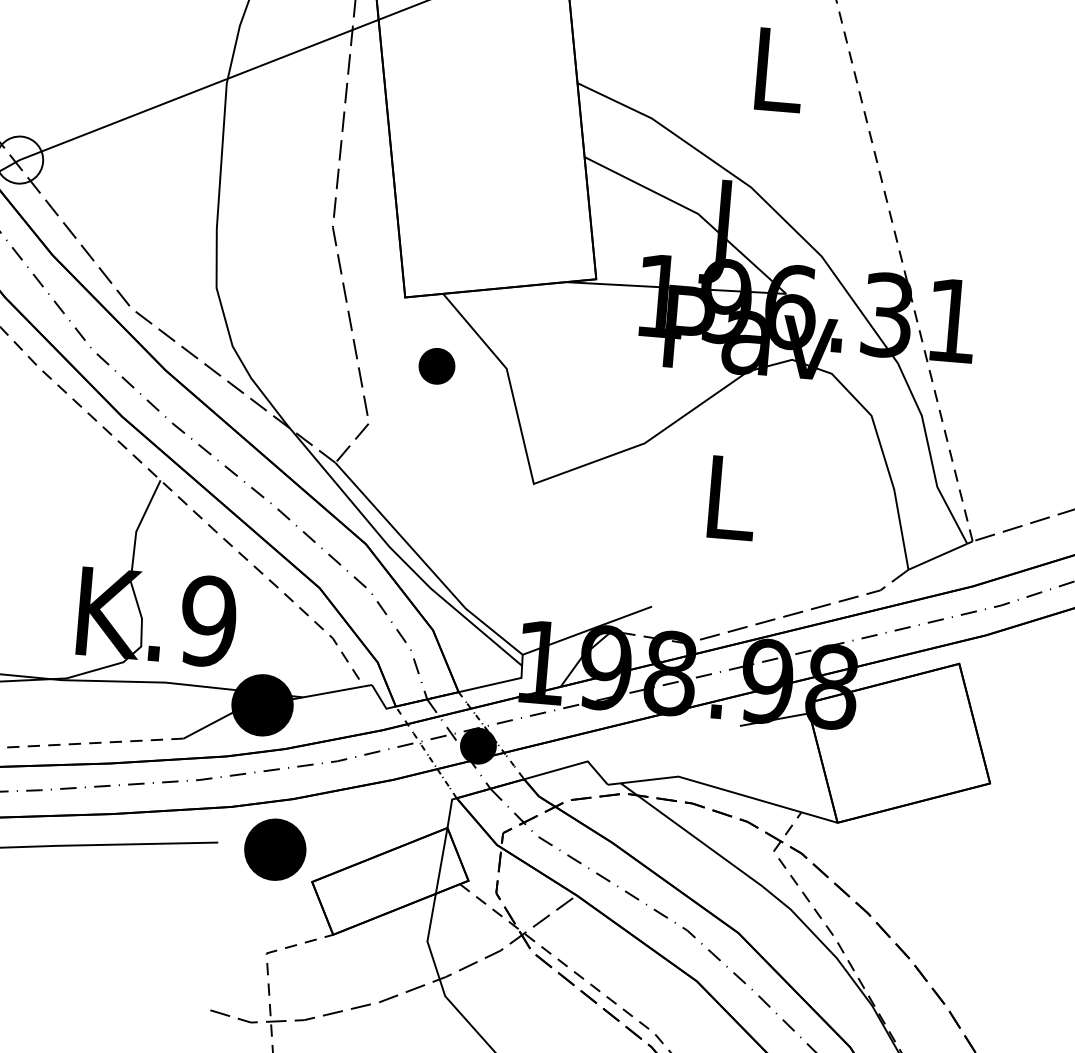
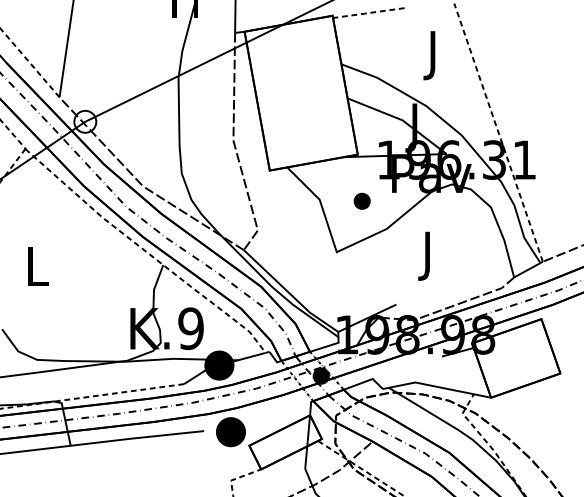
text: (778, 81) -> (434, 55), L -> J
part: (435, 364) -> (361, 200), moved
text: (731, 507) -> (429, 255), L -> J

